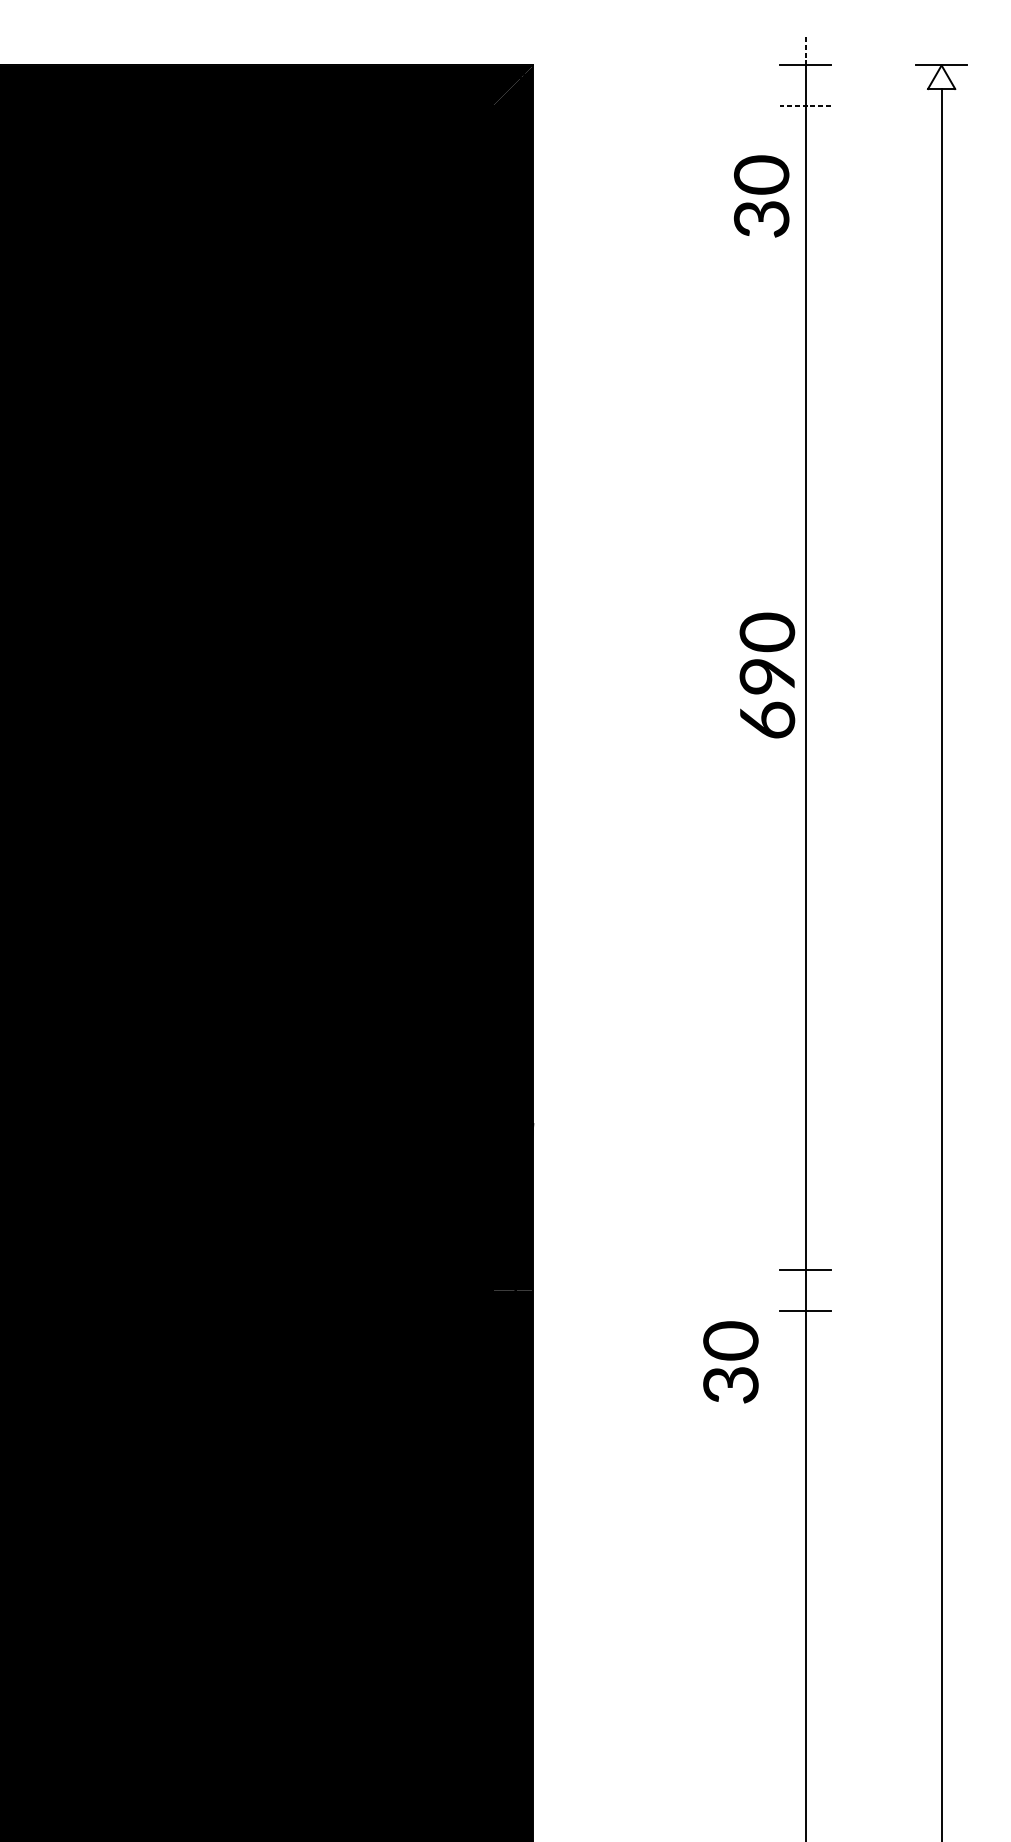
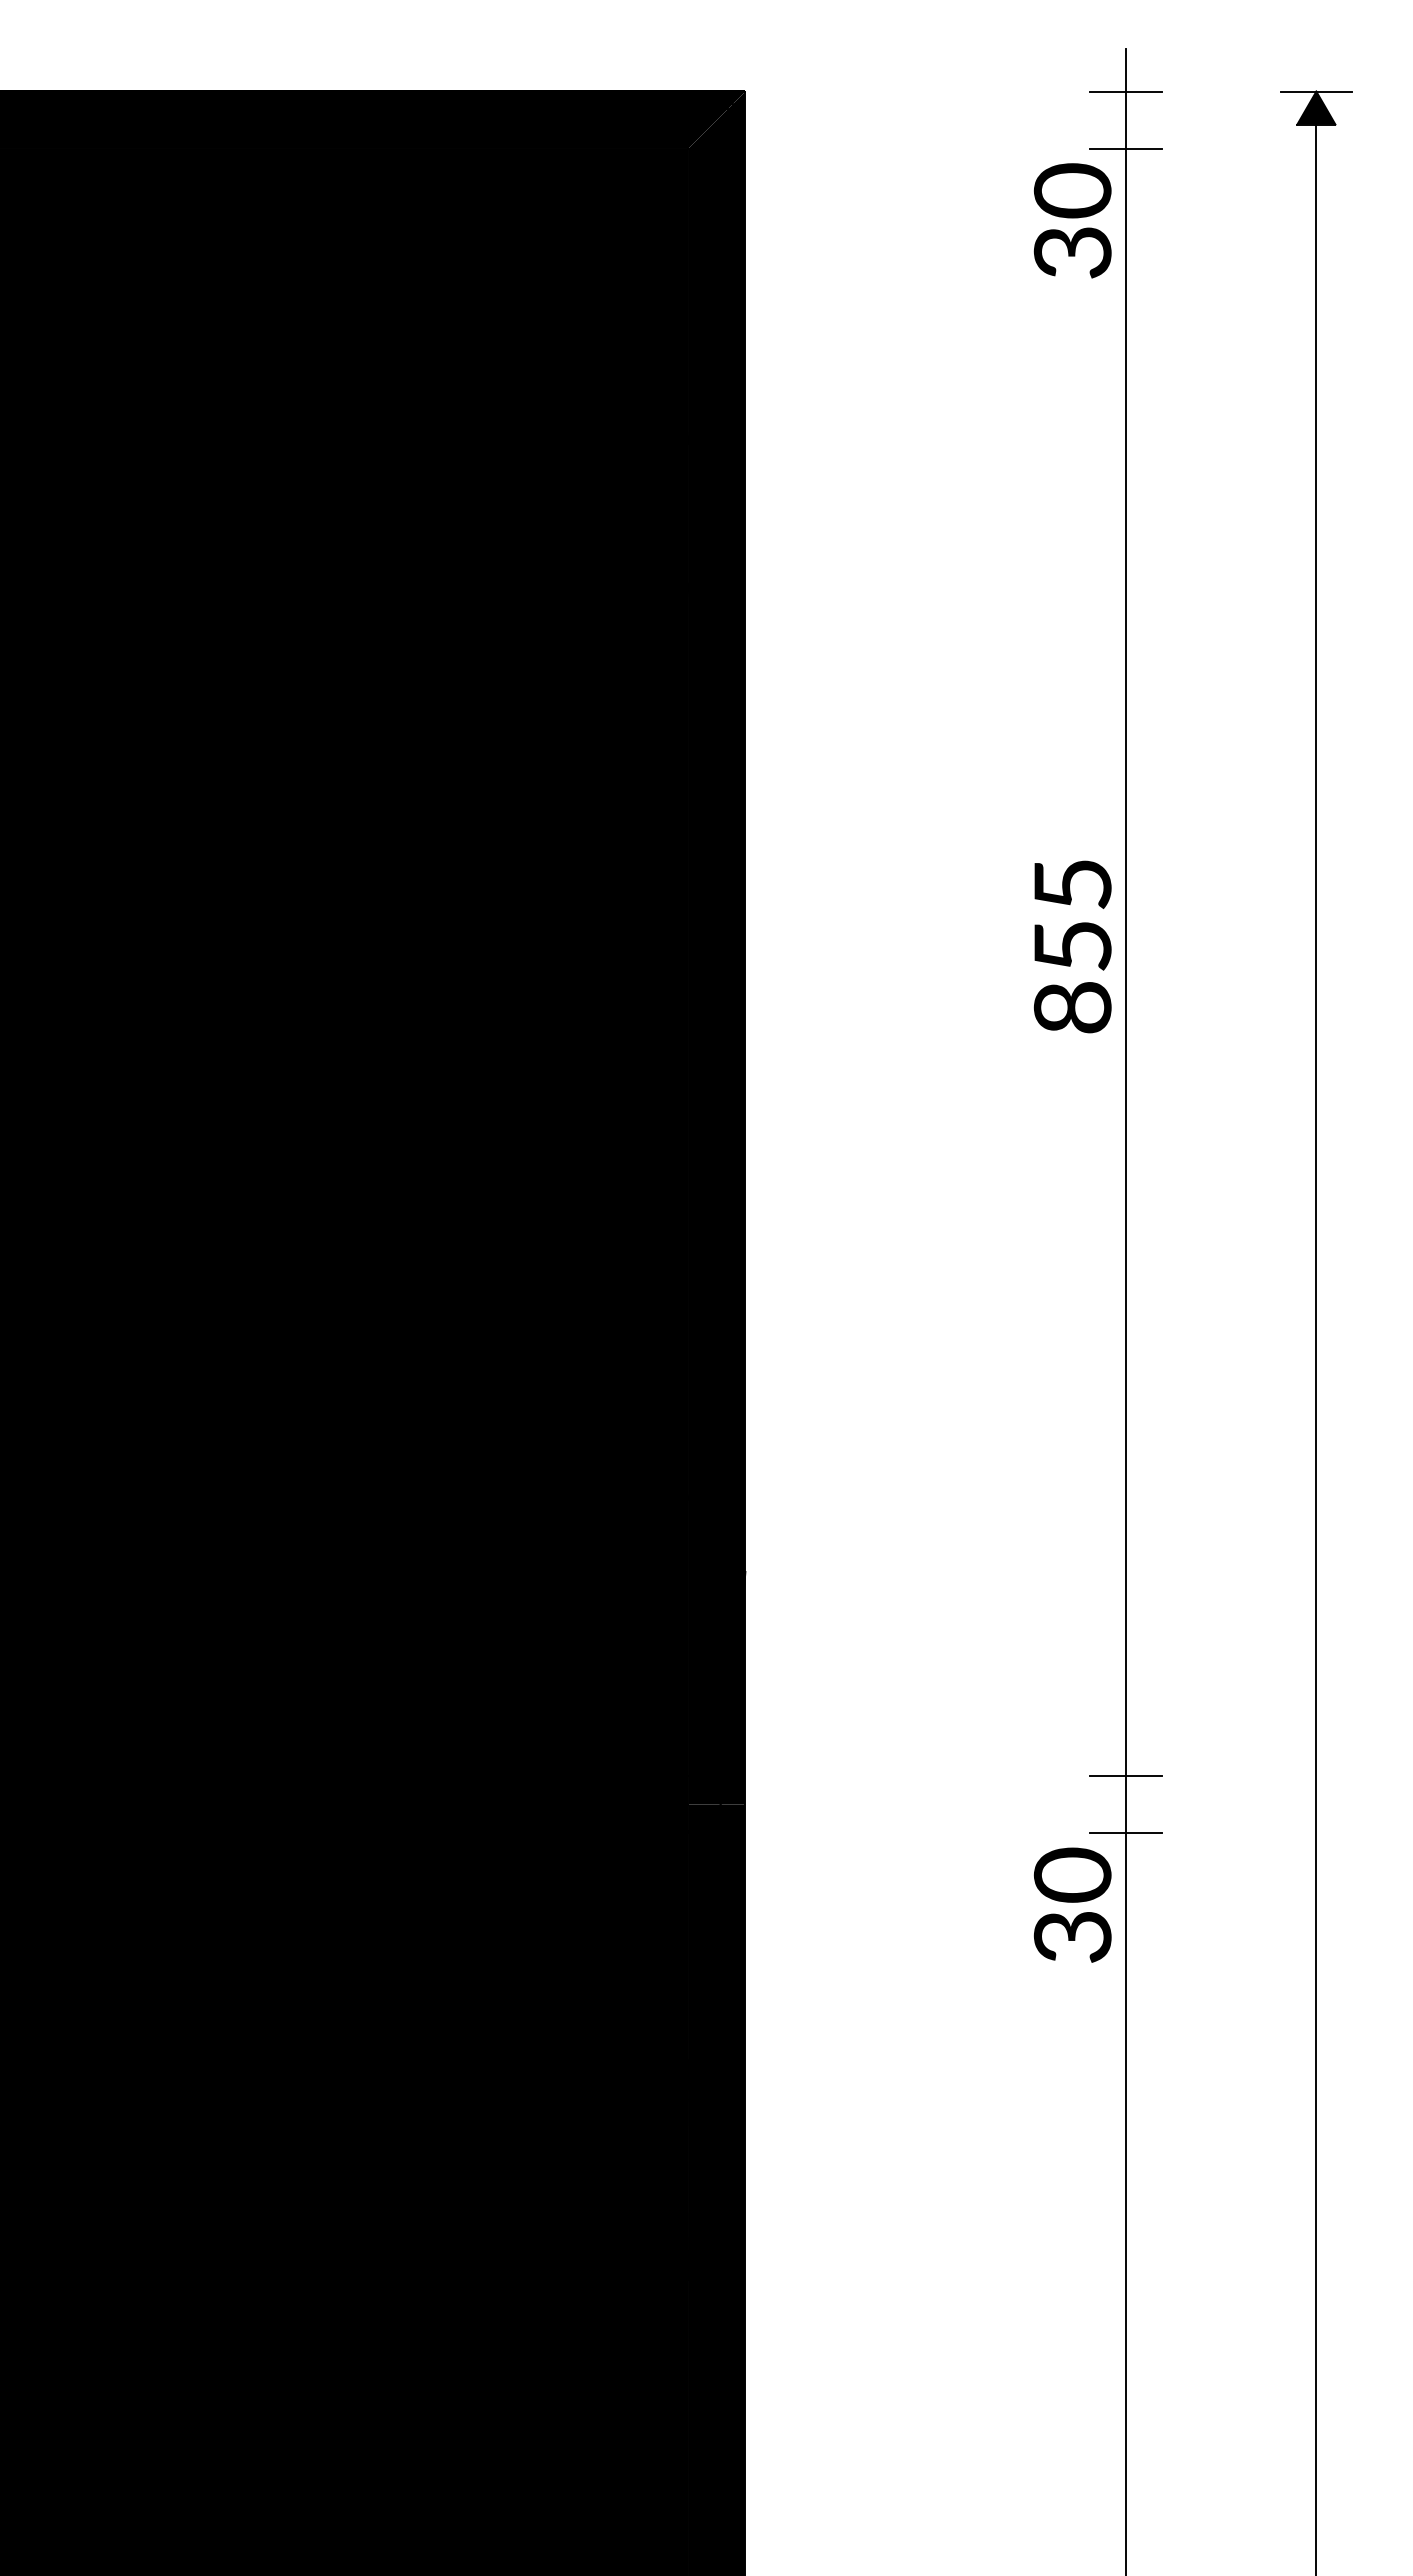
line: (805, 49) -> (1126, 69), dashed -> solid
fill: (941, 76) -> (1316, 107), added
line: (805, 106) -> (1126, 148), dashed -> solid
text: (761, 196) -> (1072, 220), moved
text: (767, 675) -> (1072, 944), 690 -> 855
text: (730, 1361) -> (1072, 1904), moved

